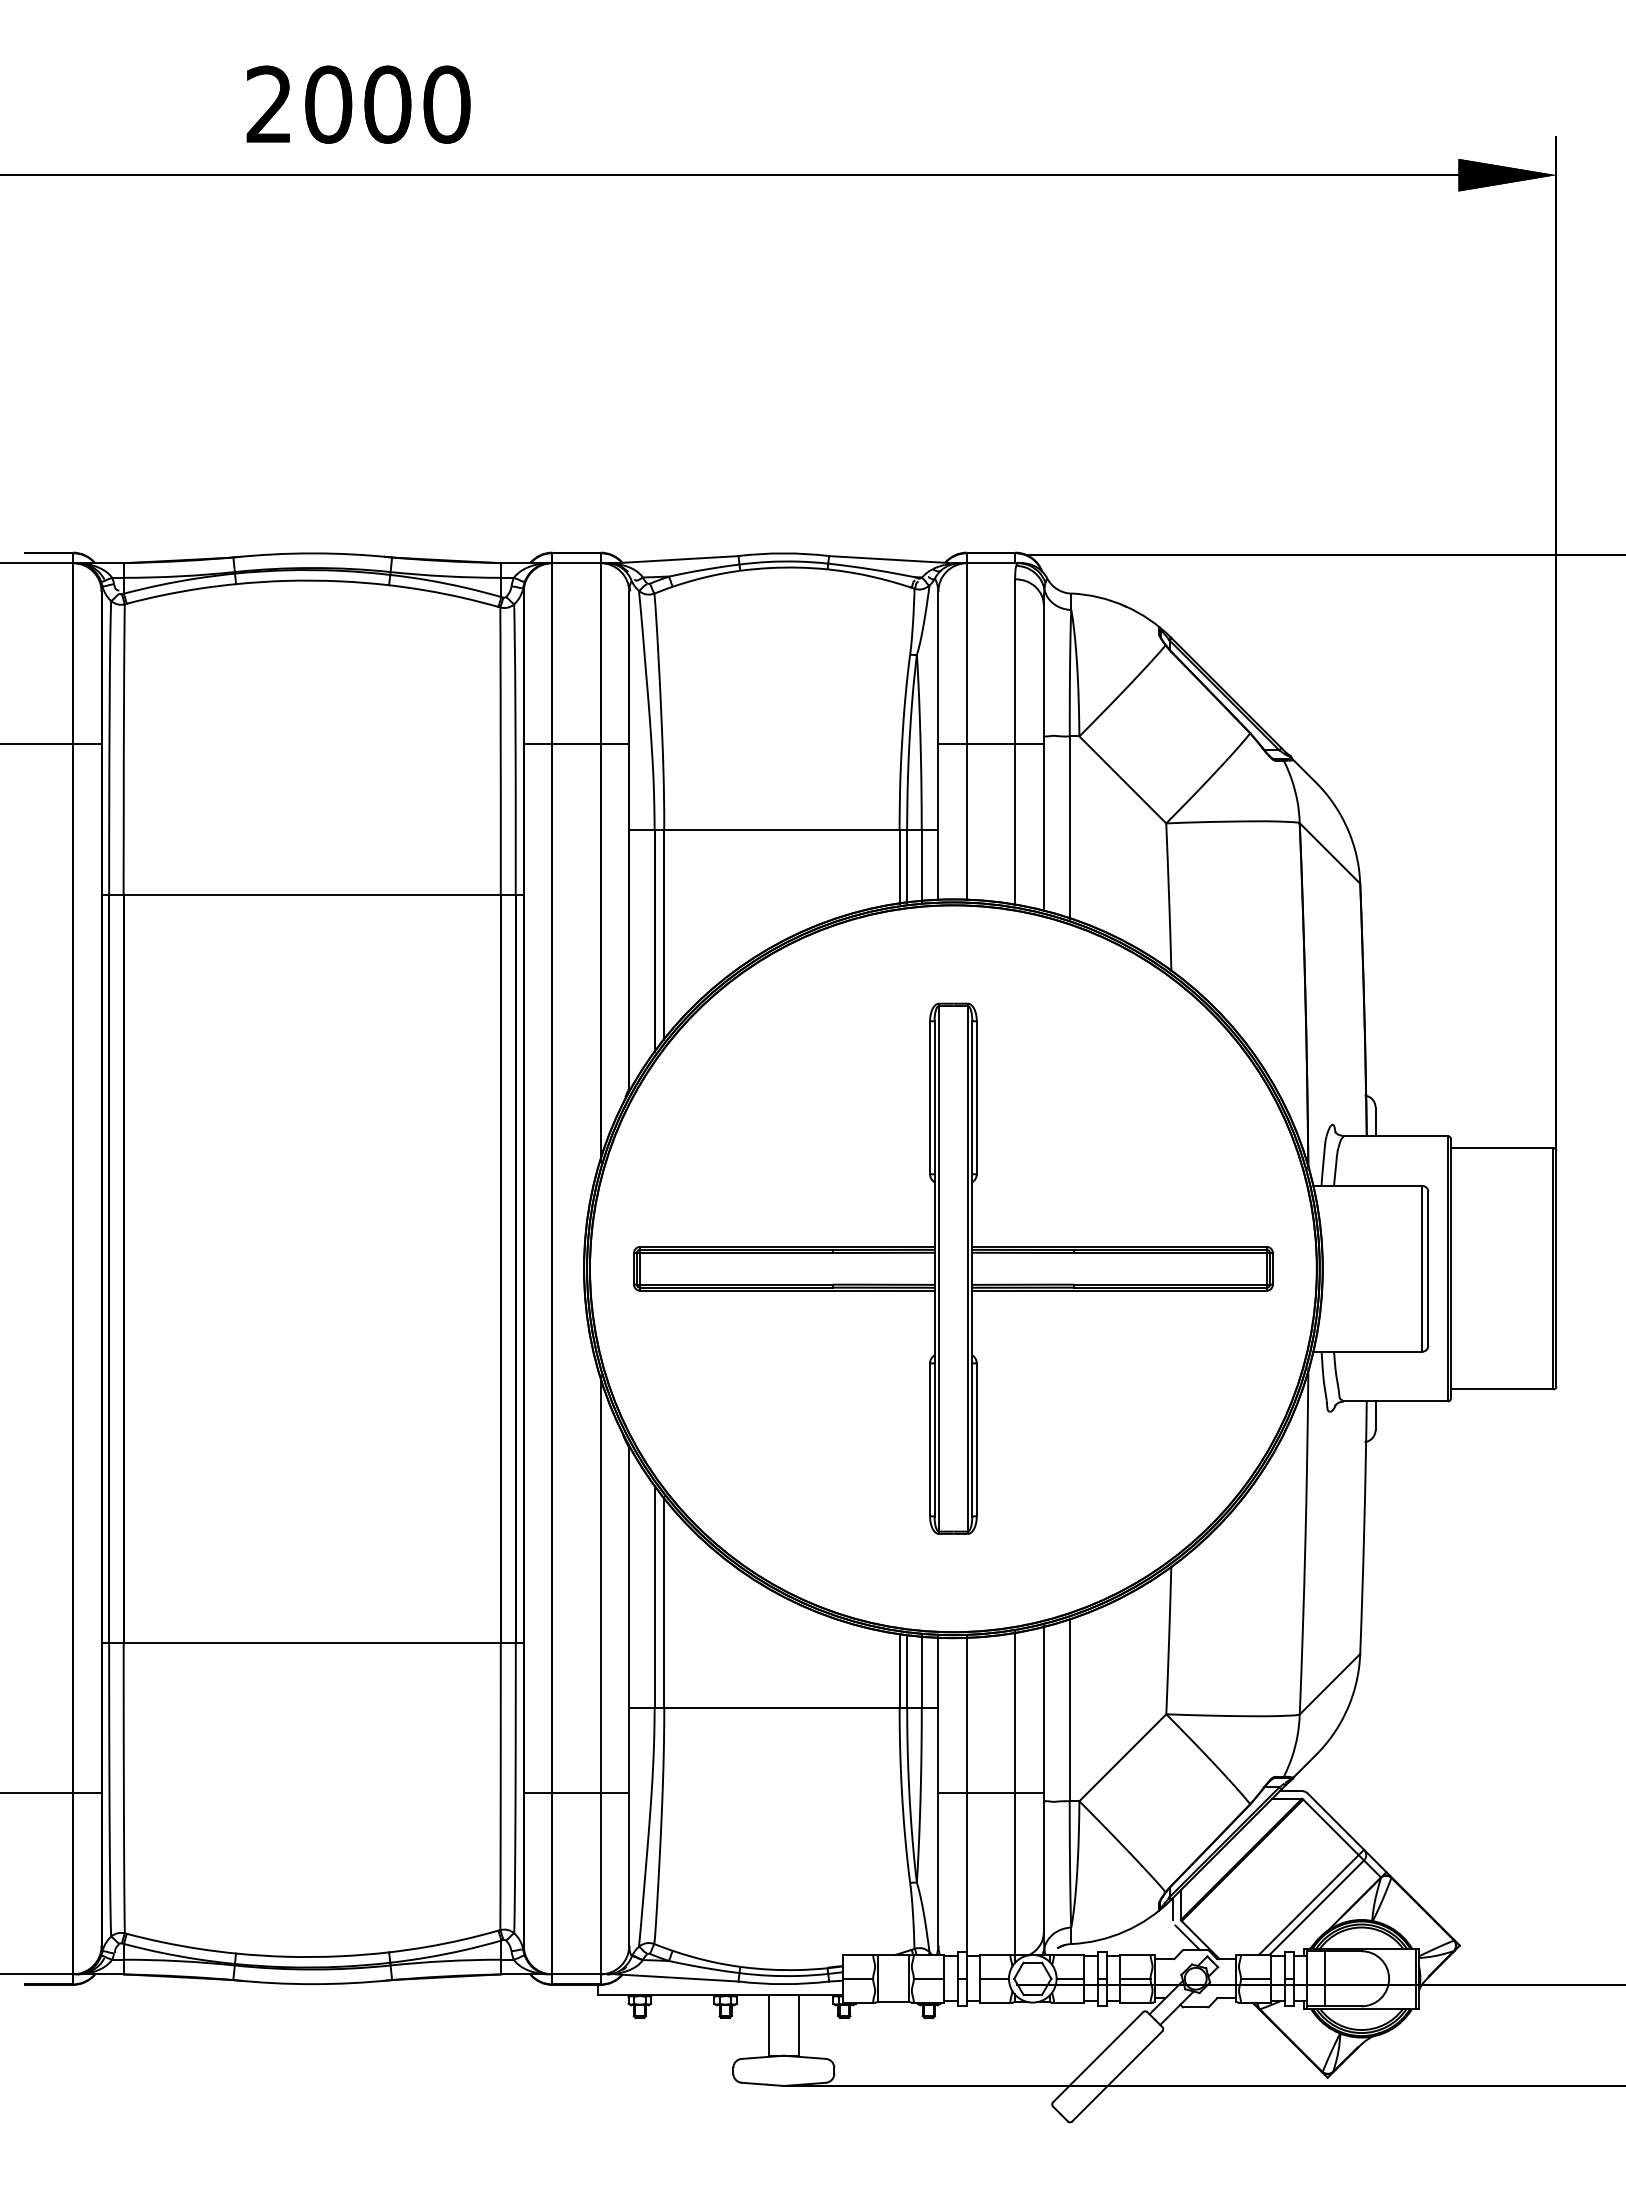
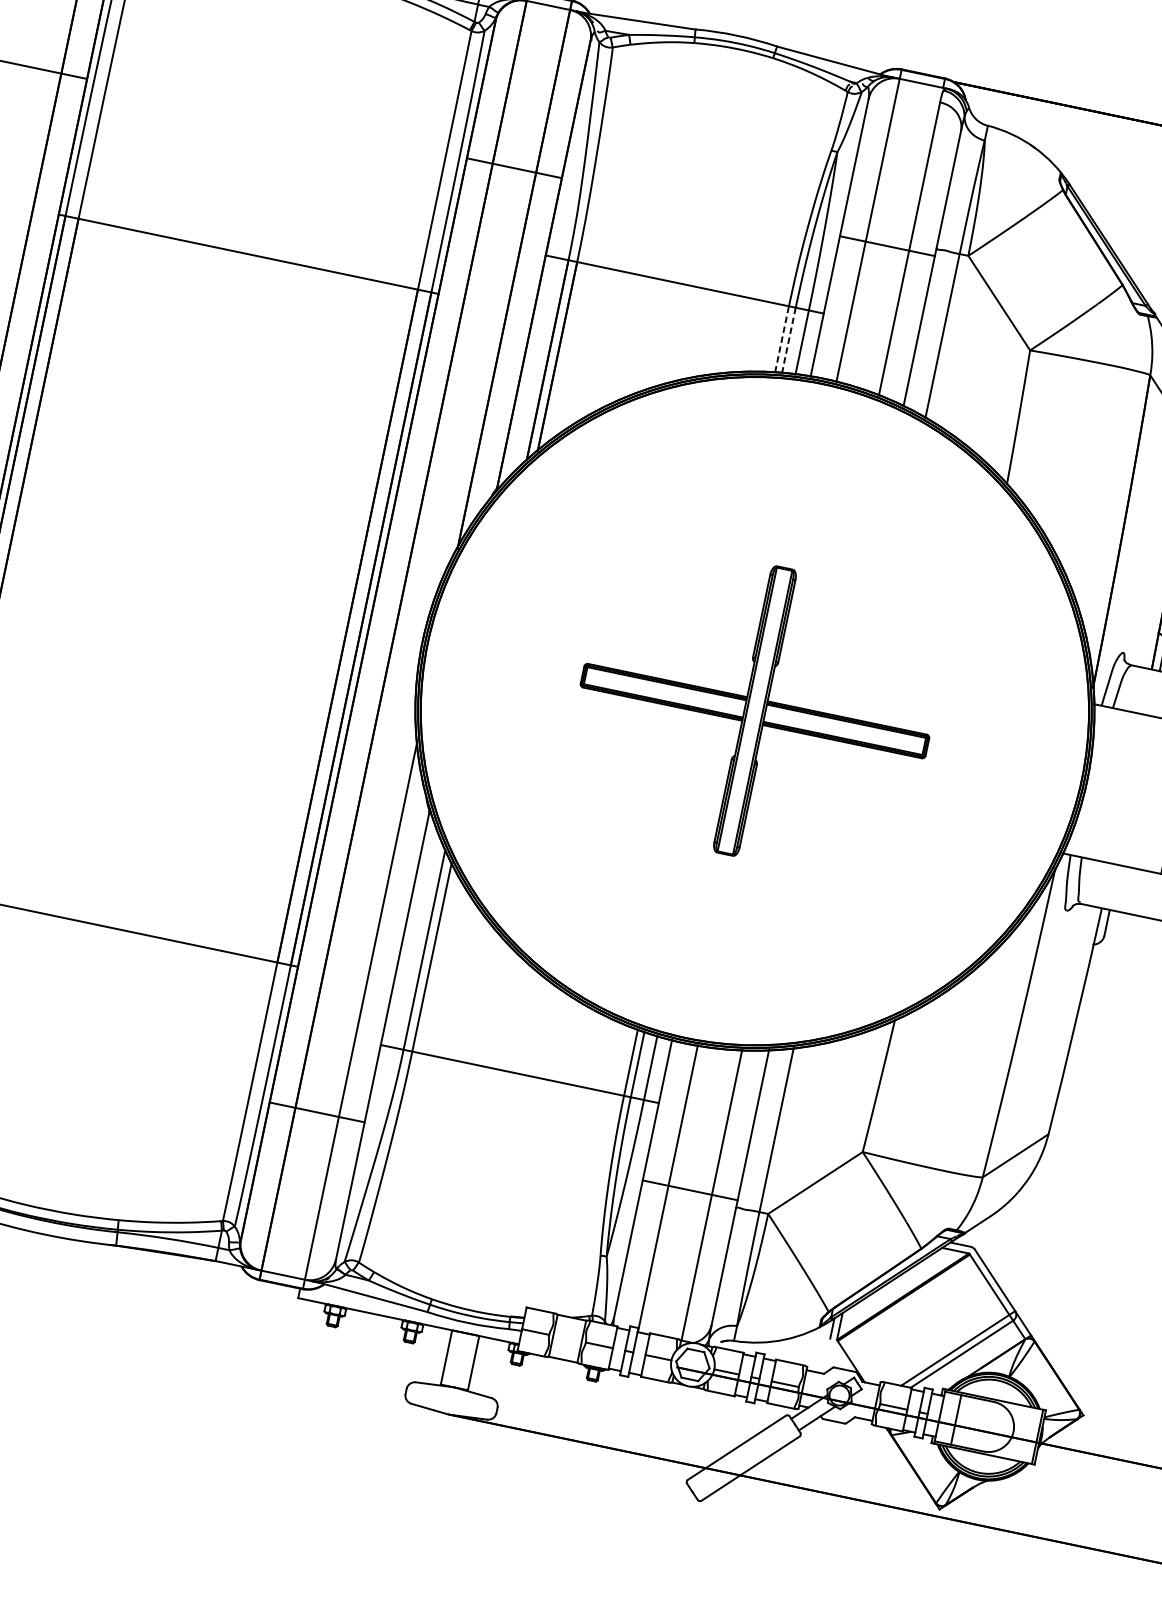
line: (899, 866) -> (782, 339), solid -> dashed
line: (907, 866) -> (789, 340), solid -> dashed
part: (953, 1268) -> (755, 710), size x0.6
line: (1187, 1937) -> (839, 1356), removed

